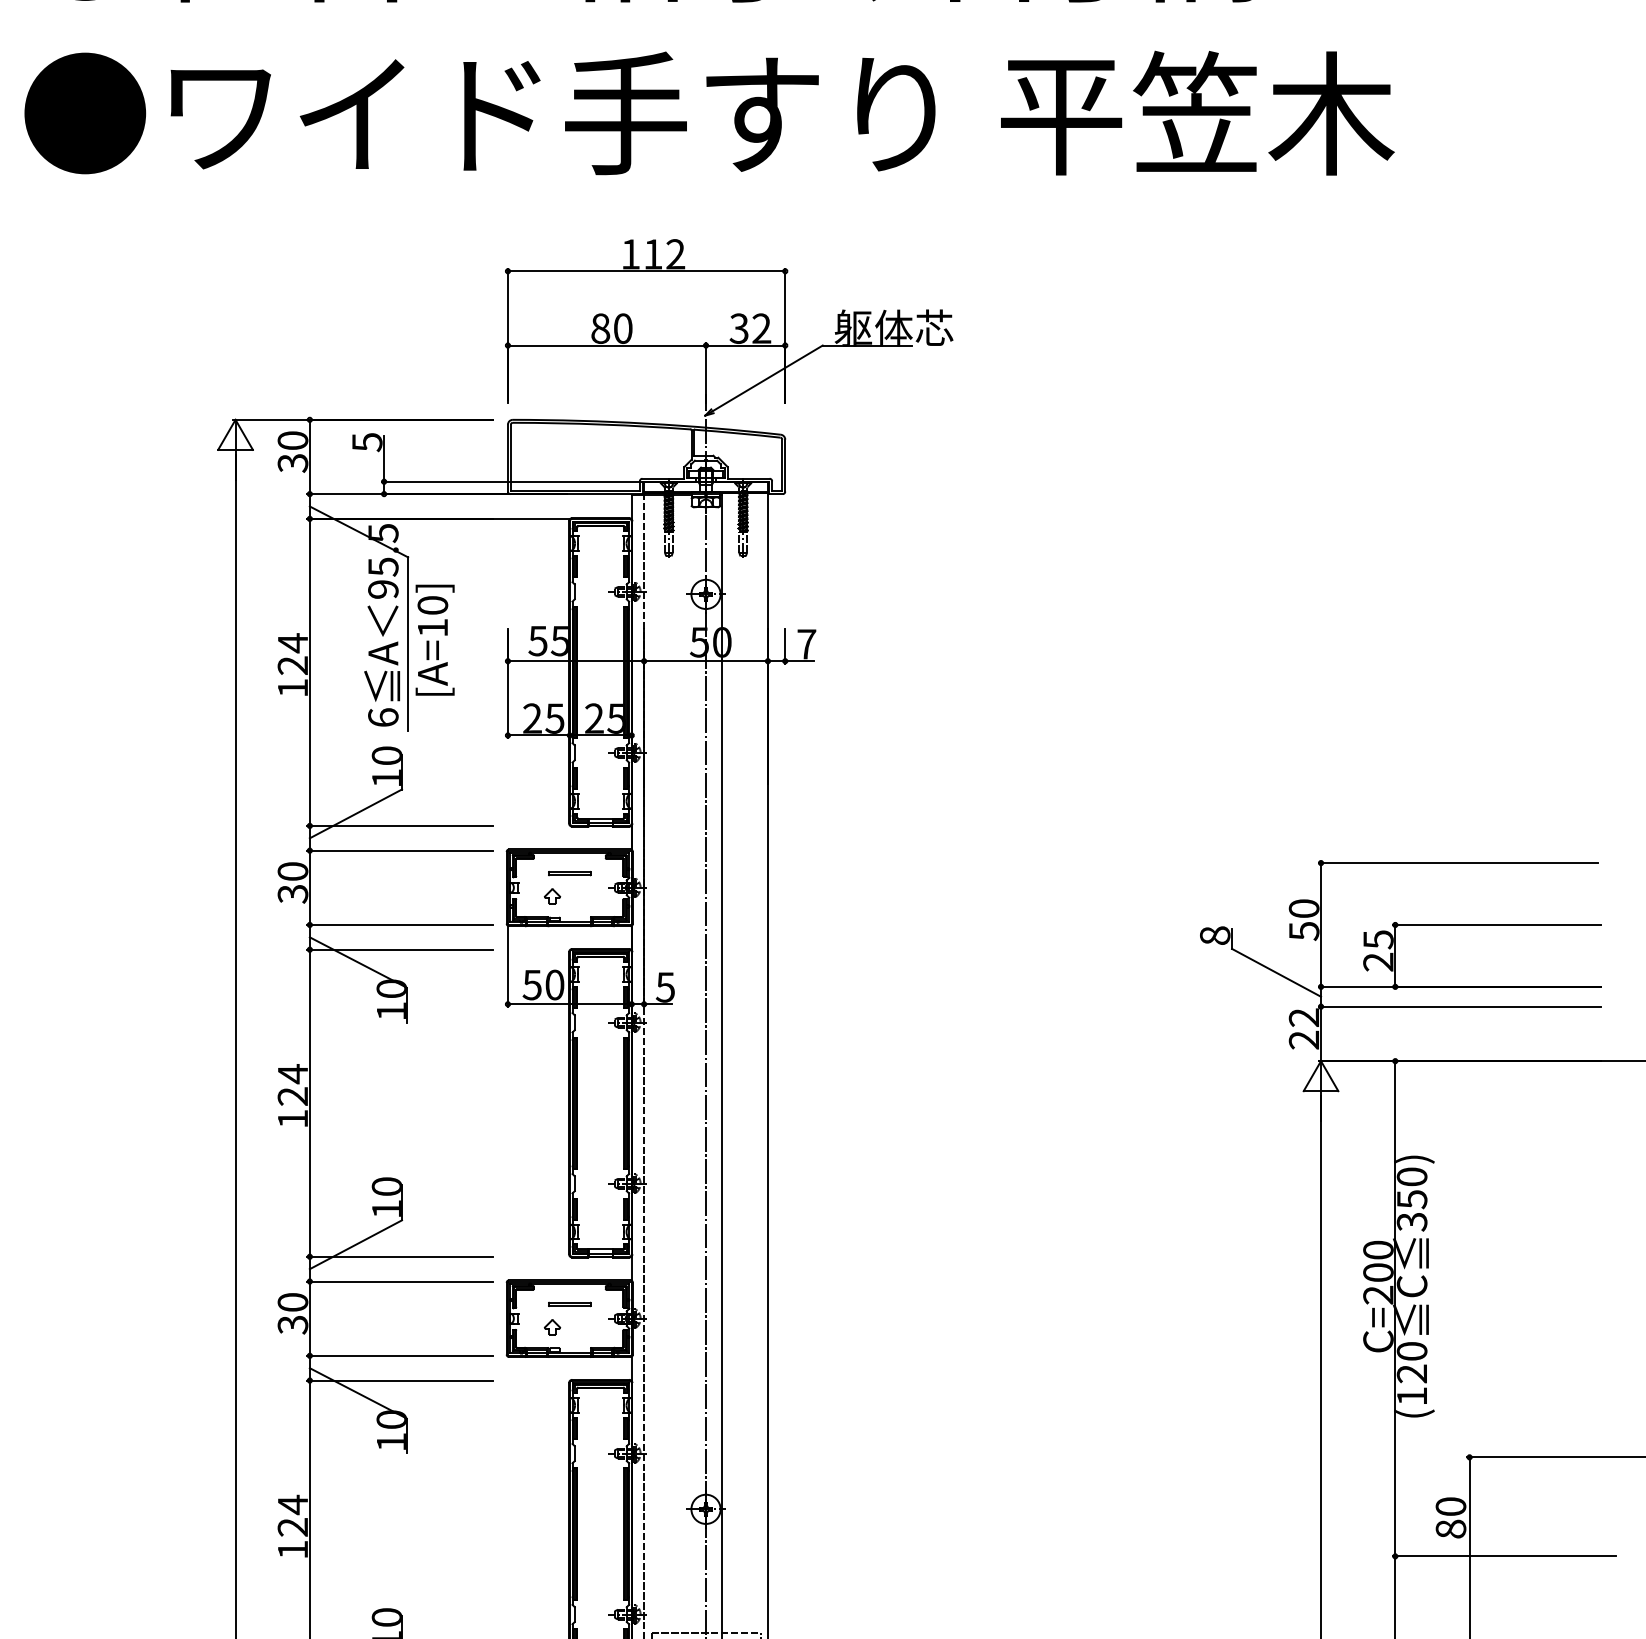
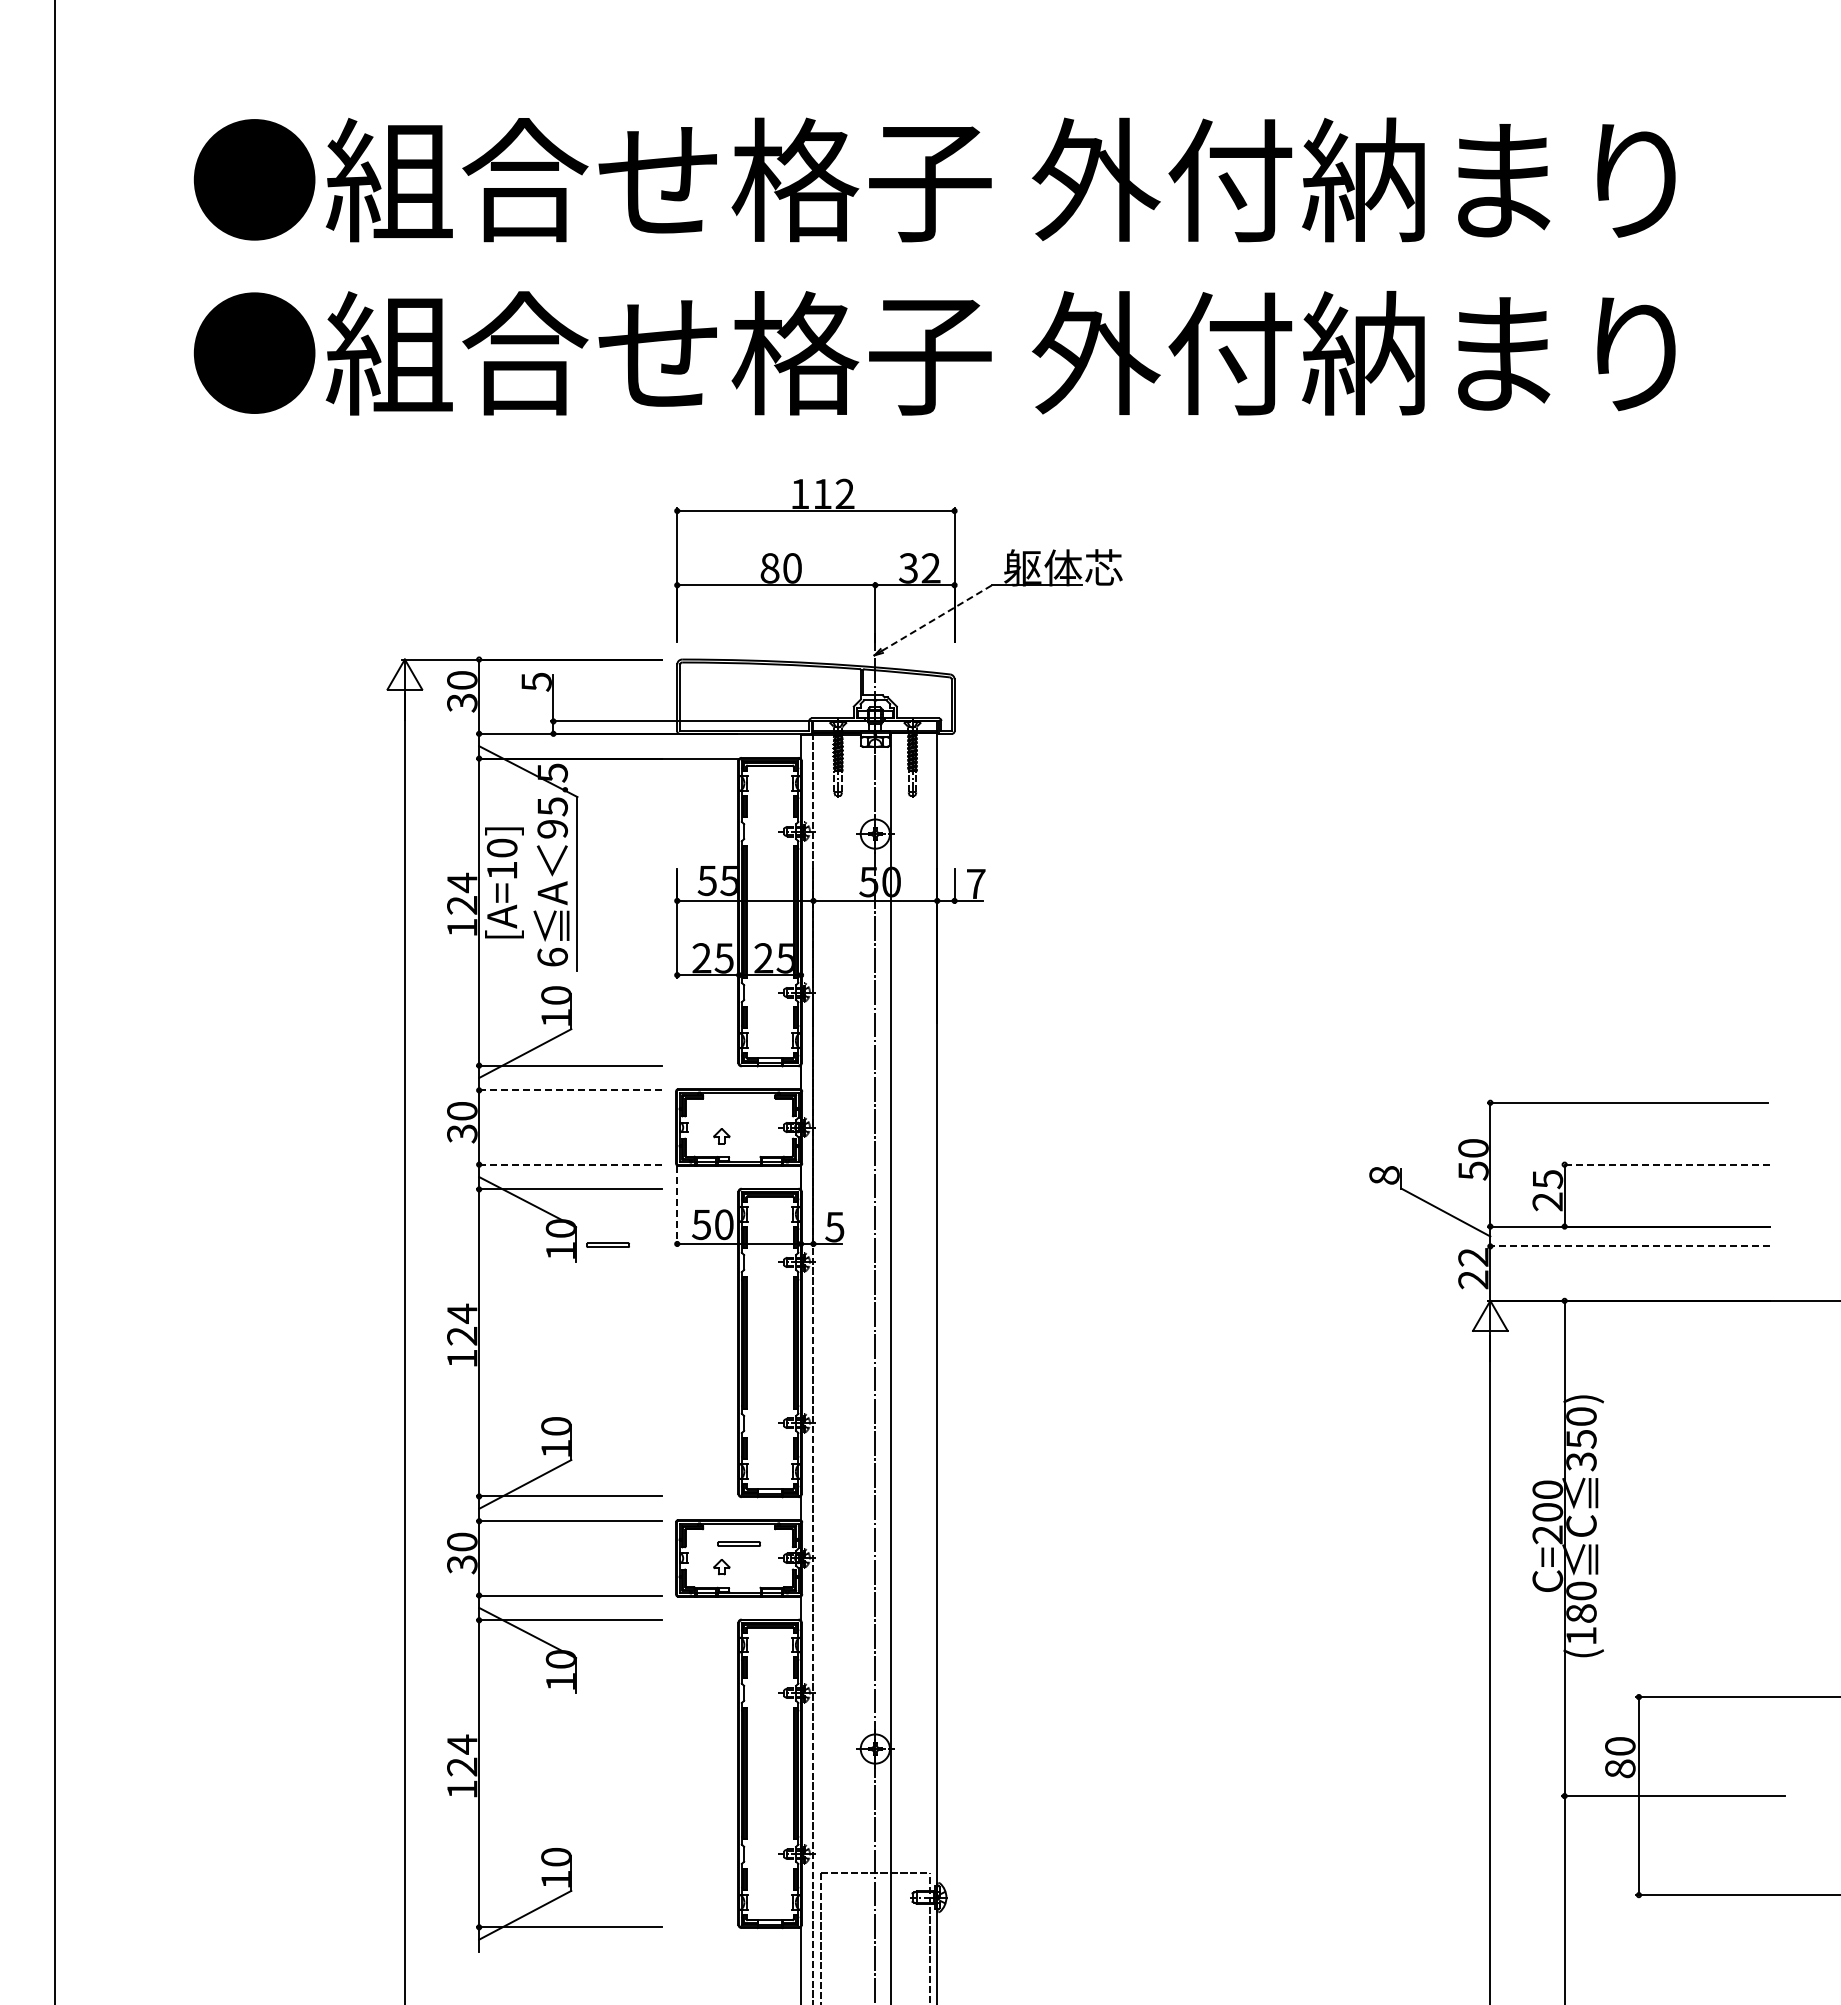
text: (831, 112) -> (1000, 352), ●ワイド手すり 平笠木 -> ●組合せ格子 外付納まり
line: (768, 377) -> (937, 617), solid -> dashed
text: (435, 639) -> (504, 882), moved
line: (400, 850) -> (569, 1090), solid -> dashed
part: (569, 872) -> (607, 1244), moved
line: (400, 924) -> (569, 1164), solid -> dashed
line: (1497, 924) -> (1666, 1164), solid -> dashed
line: (508, 966) -> (677, 1206), solid -> dashed
line: (1459, 1006) -> (1628, 1246), solid -> dashed
text: (1412, 1373) -> (1581, 1613), (120 -> (180

